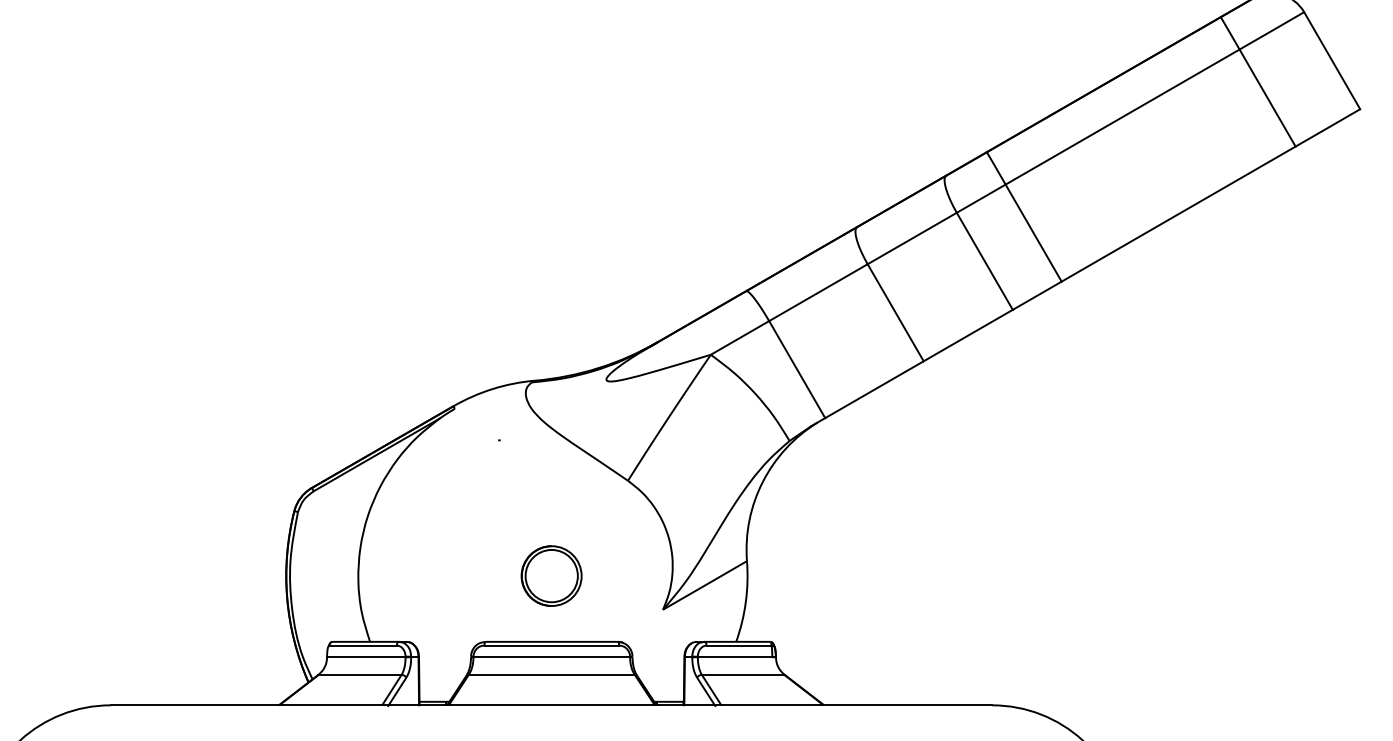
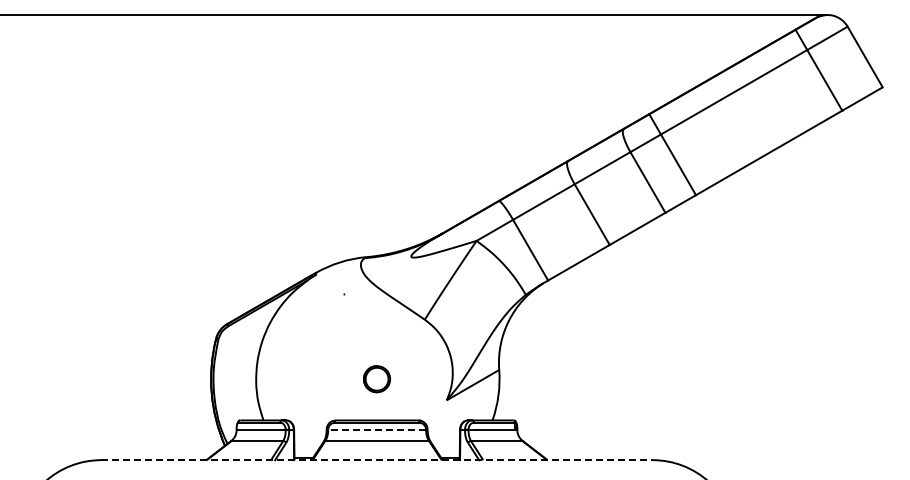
part: (550, 574) -> (376, 378), size x0.7
line: (552, 657) -> (377, 430), solid -> dashed
line: (550, 705) -> (376, 460), solid -> dashed

